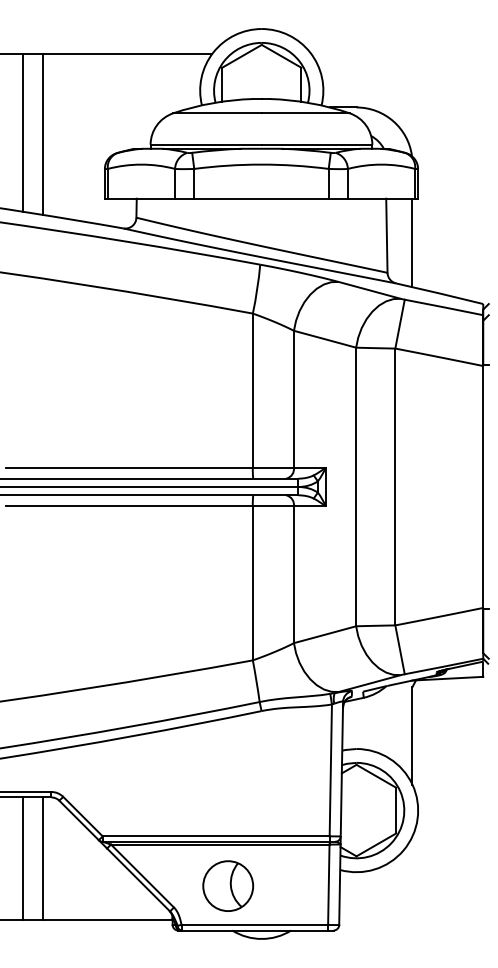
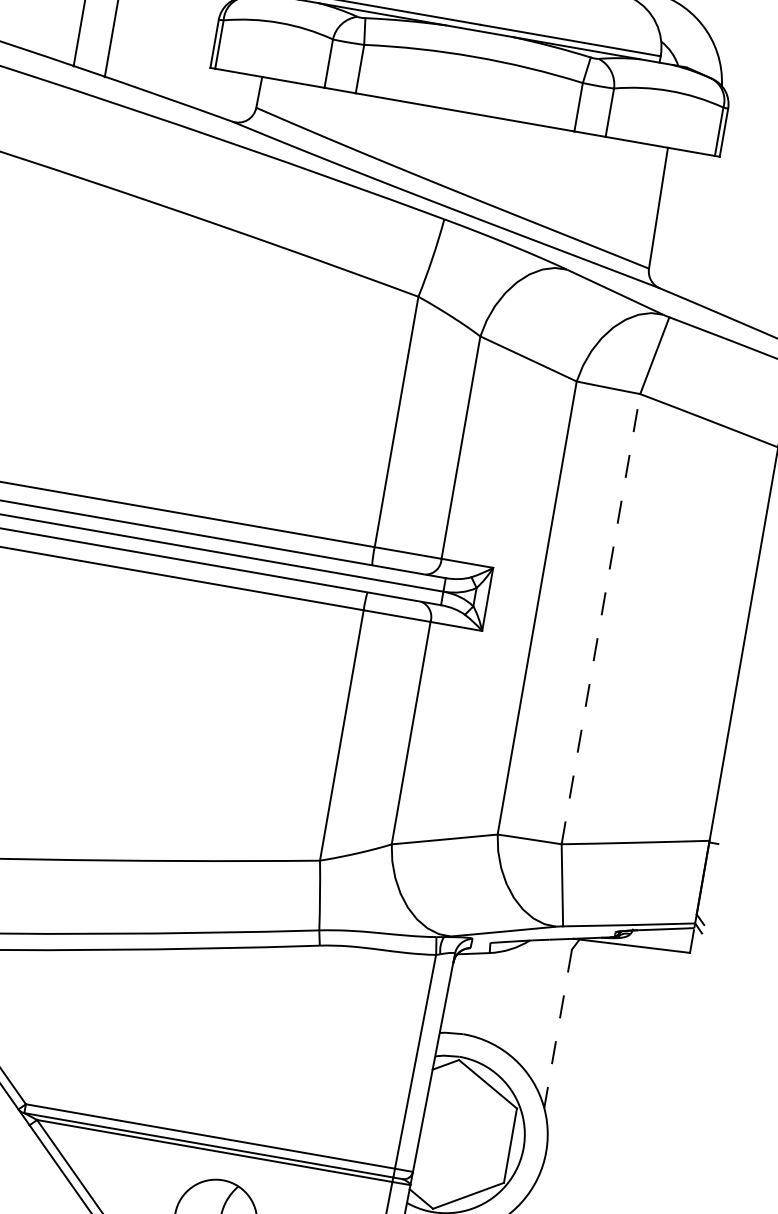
line: (412, 242) -> (698, 226), removed
line: (395, 486) -> (601, 618), solid -> dashed
line: (412, 735) -> (558, 1028), solid -> dashed

